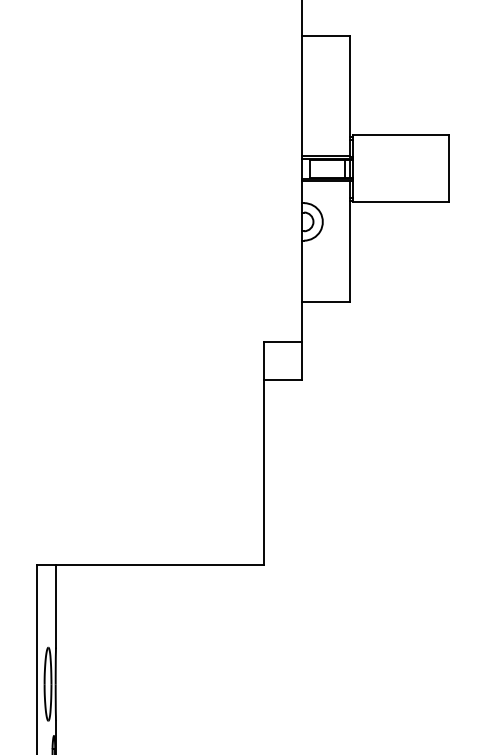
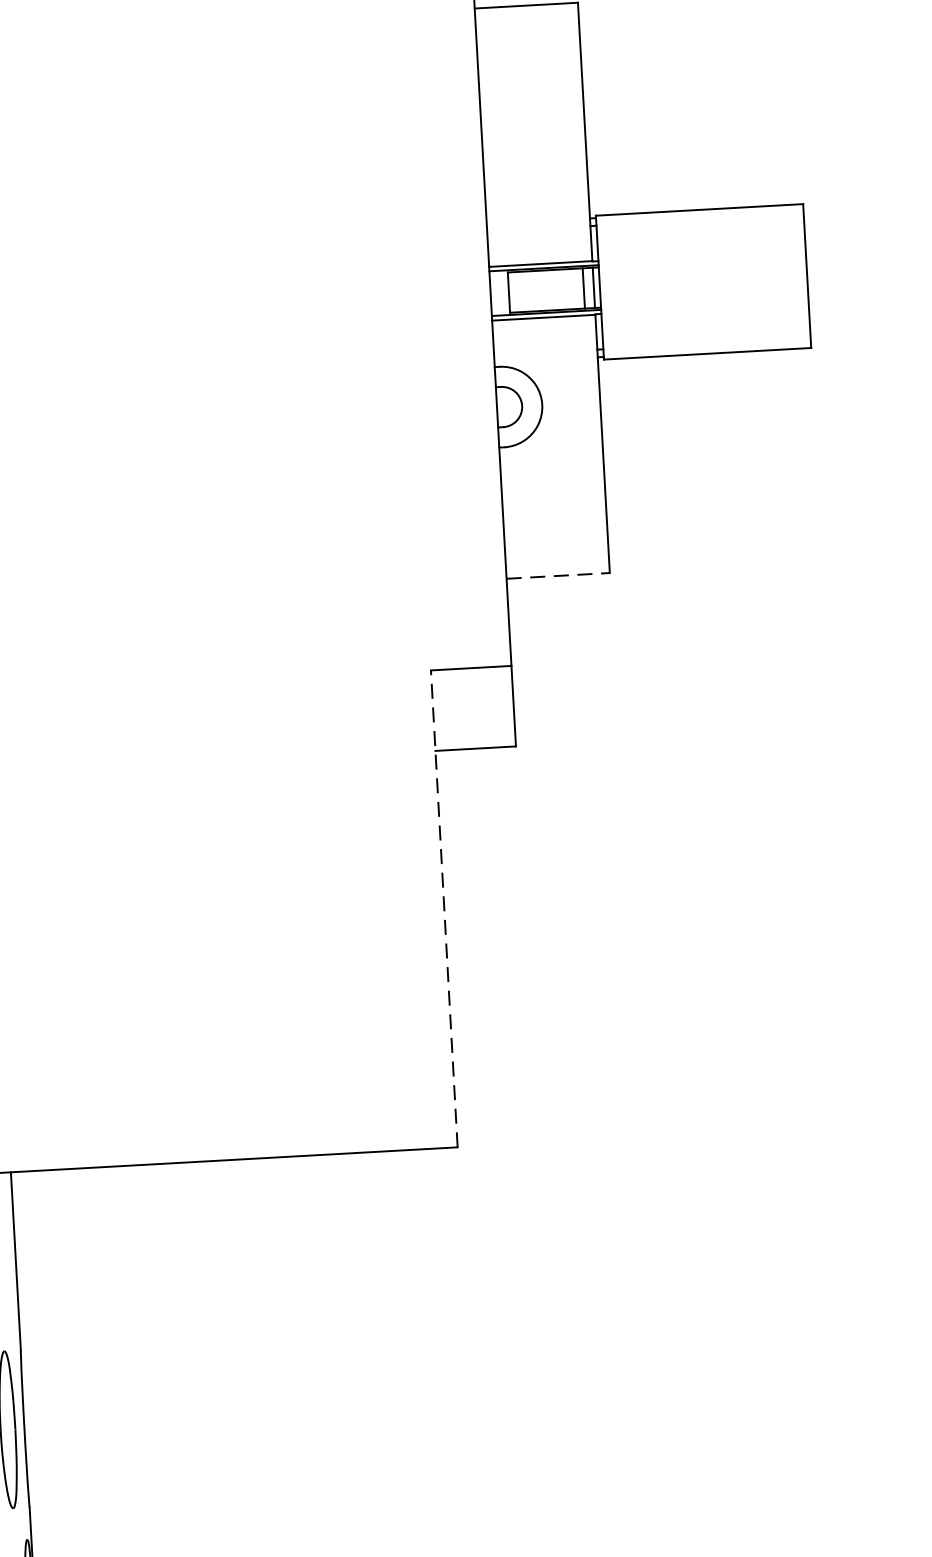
line: (326, 301) -> (559, 575), solid -> dashed
line: (264, 453) -> (444, 908), solid -> dashed

